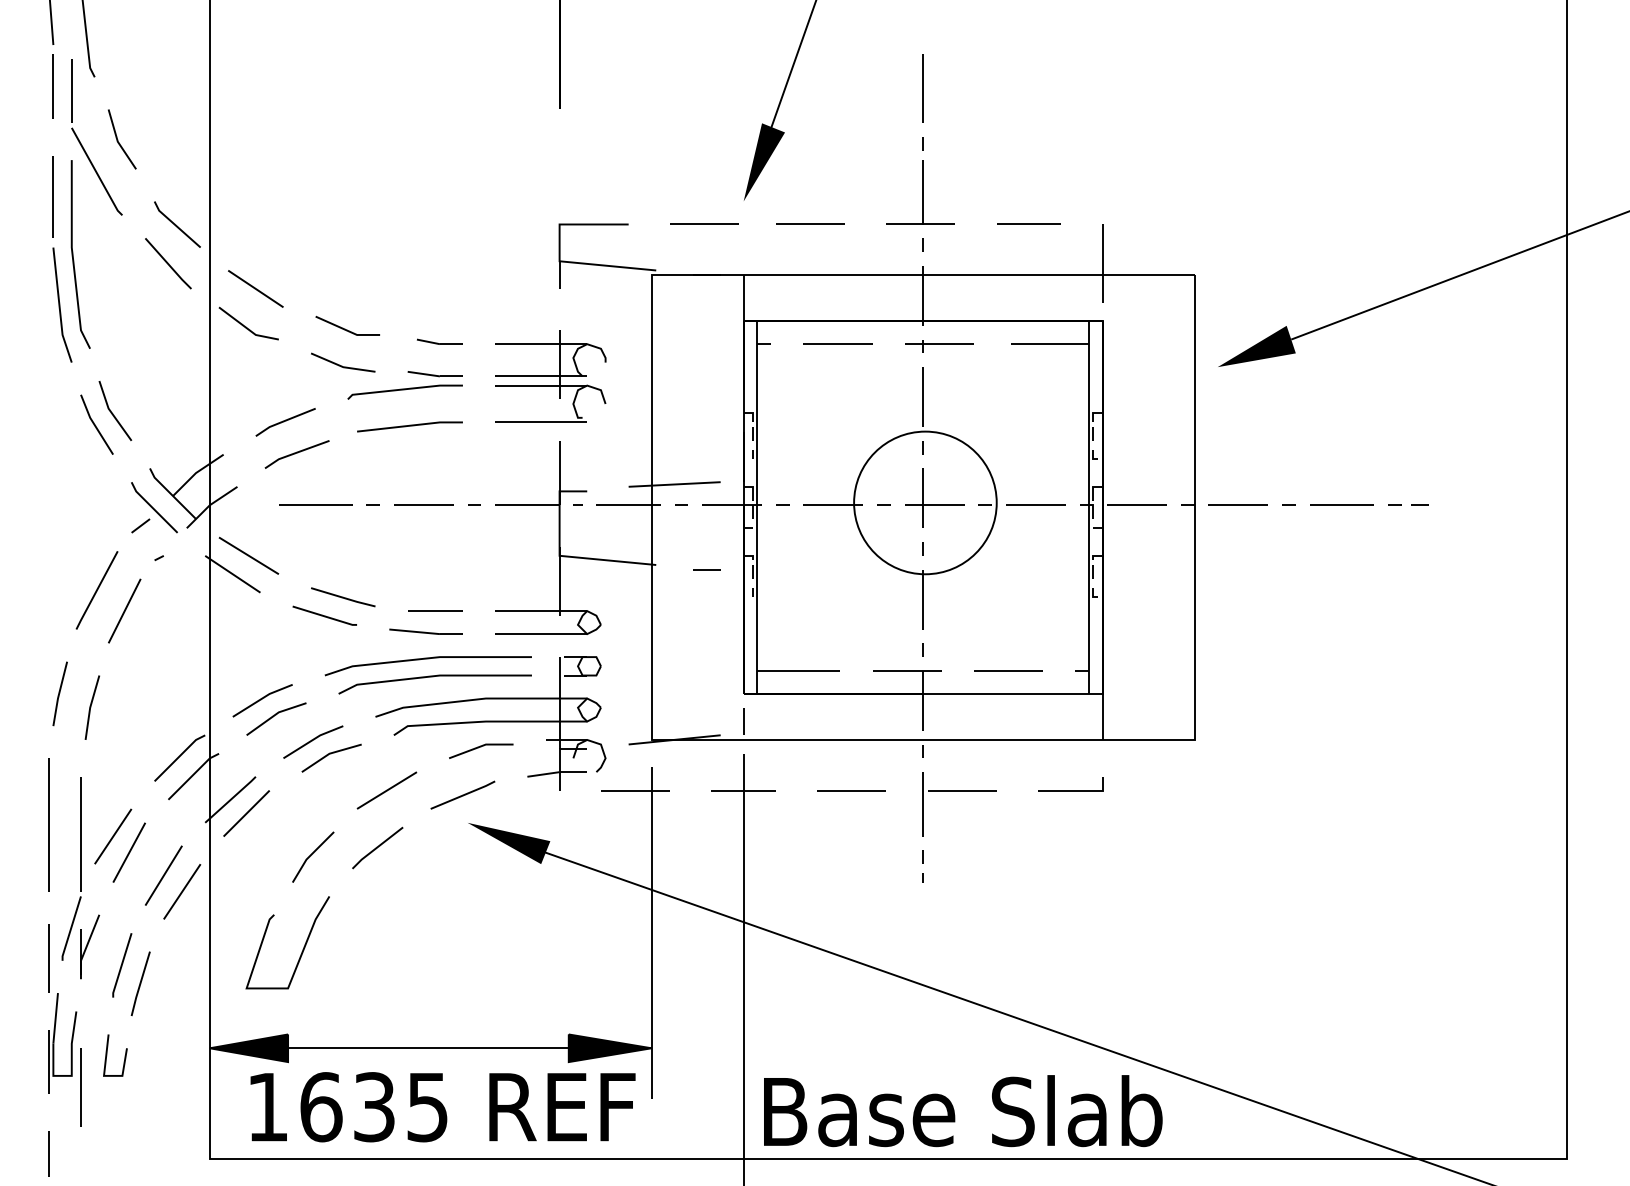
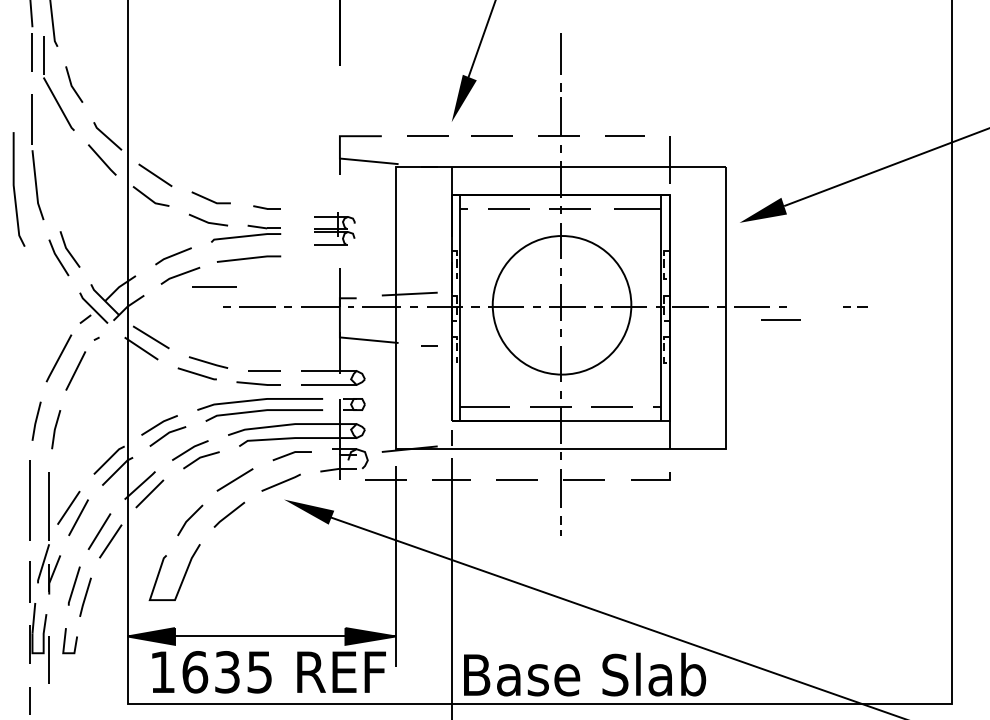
line: (74, 256) -> (15, 190), moved
part: (550, 376) -> (334, 228), size x0.6
circle: (924, 503) -> (561, 305), size x1.6
line: (315, 504) -> (214, 286), moved
line: (1341, 504) -> (780, 319), moved

